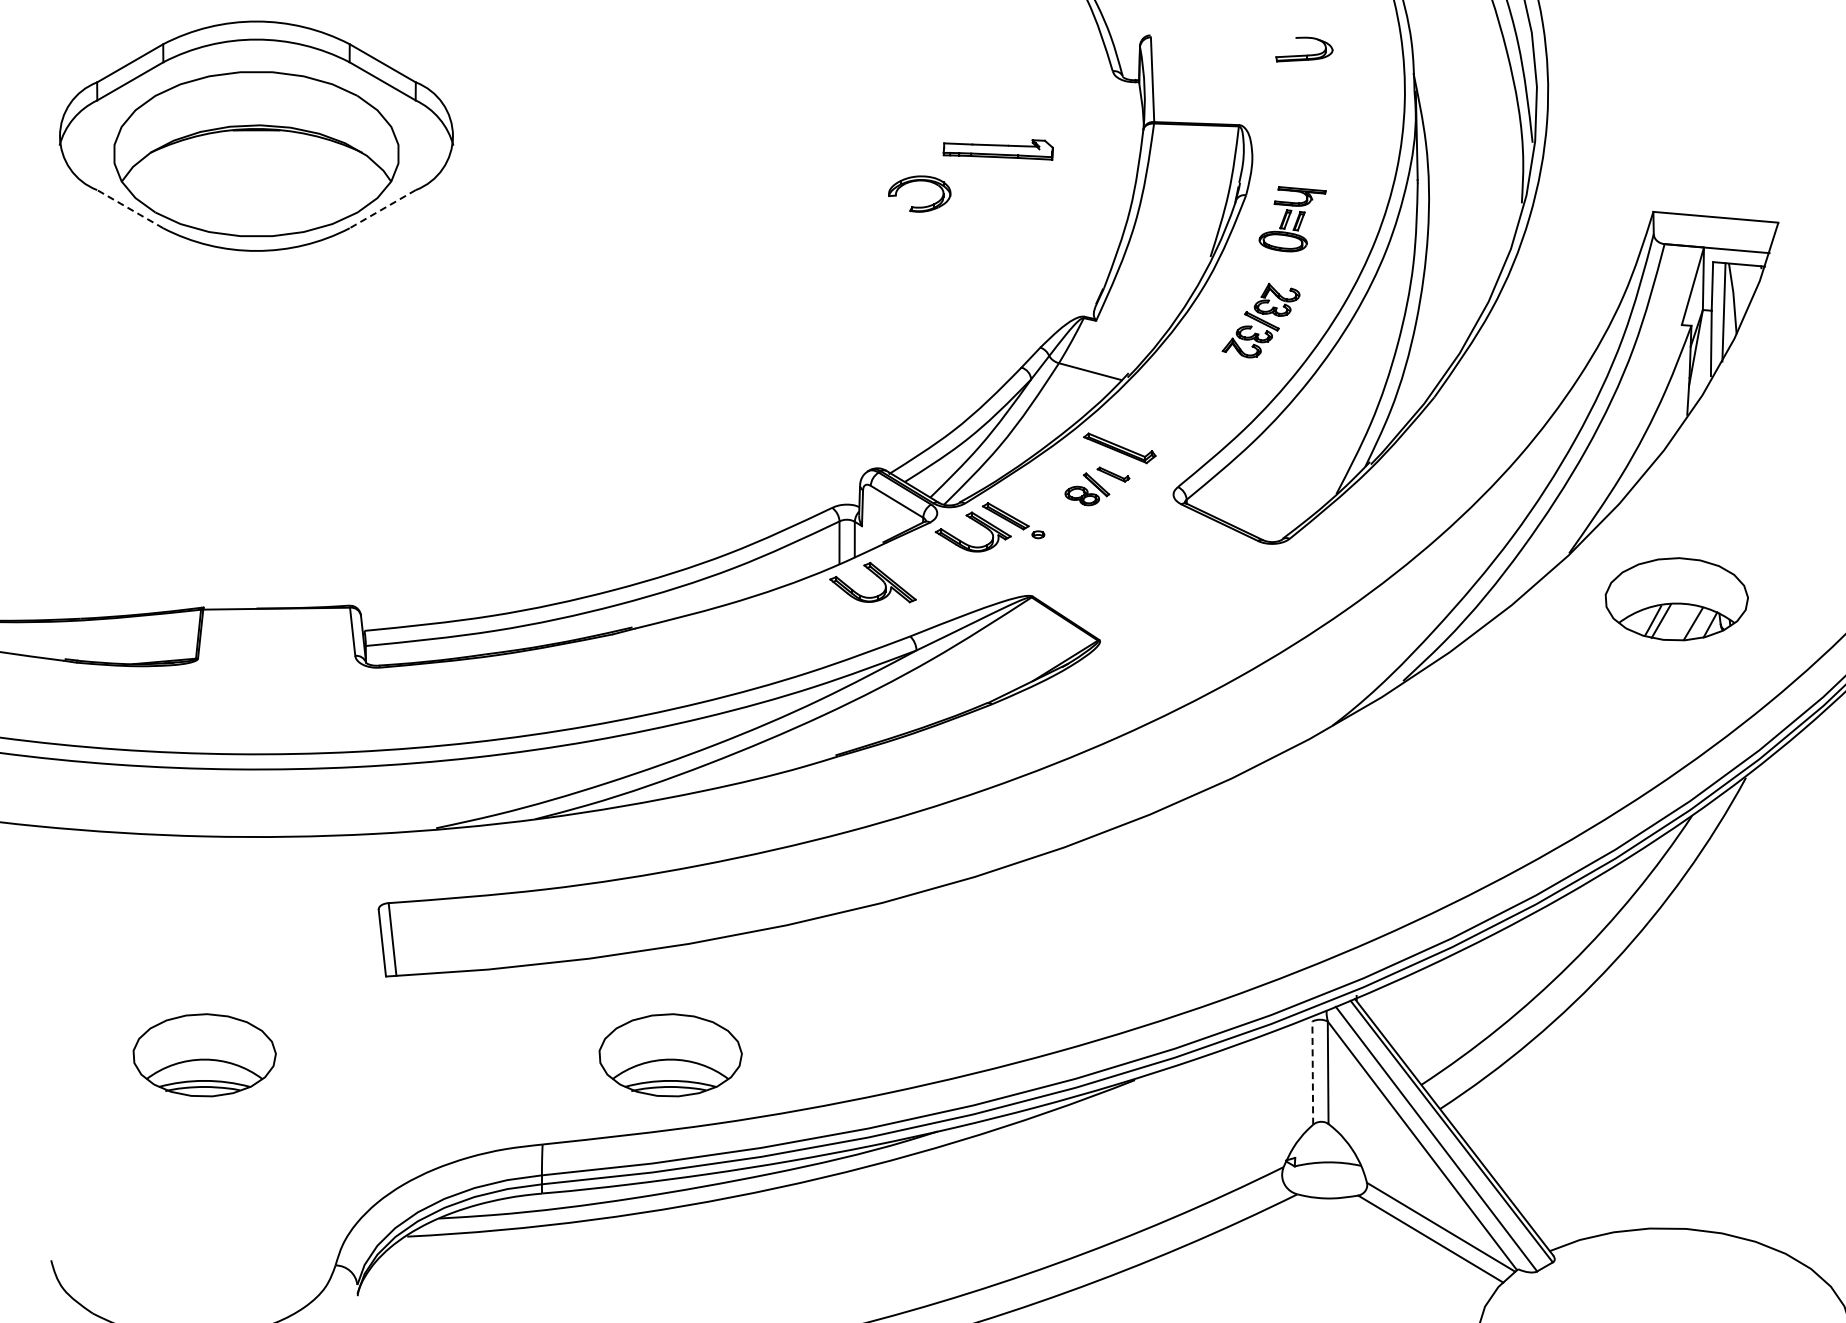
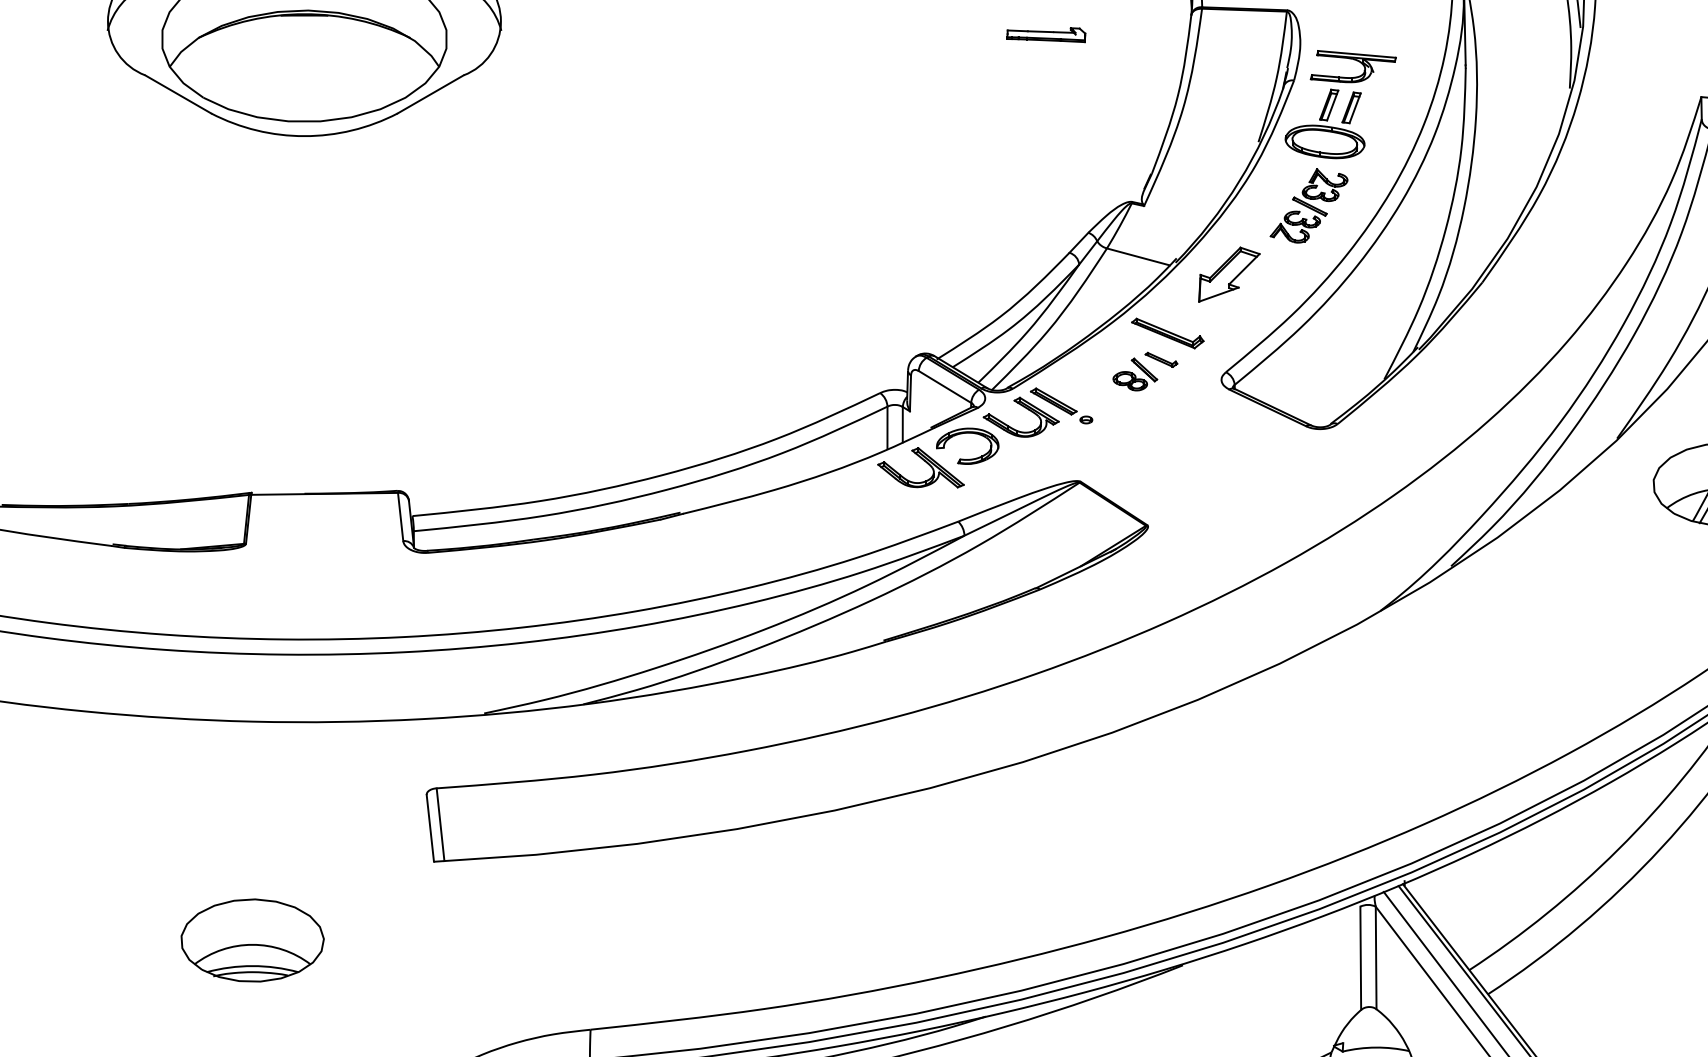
part: (998, 149) -> (1046, 34), size x0.71
part: (919, 181) -> (967, 433), moved
line: (129, 208) -> (177, 93), dashed -> solid
line: (382, 209) -> (430, 94), dashed -> solid
part: (1292, 218) -> (1340, 103), size x1.67
part: (1181, 389) -> (1229, 274), added
part: (670, 1055) -> (718, 940), removed
line: (1312, 1073) -> (1360, 958), dashed -> solid

